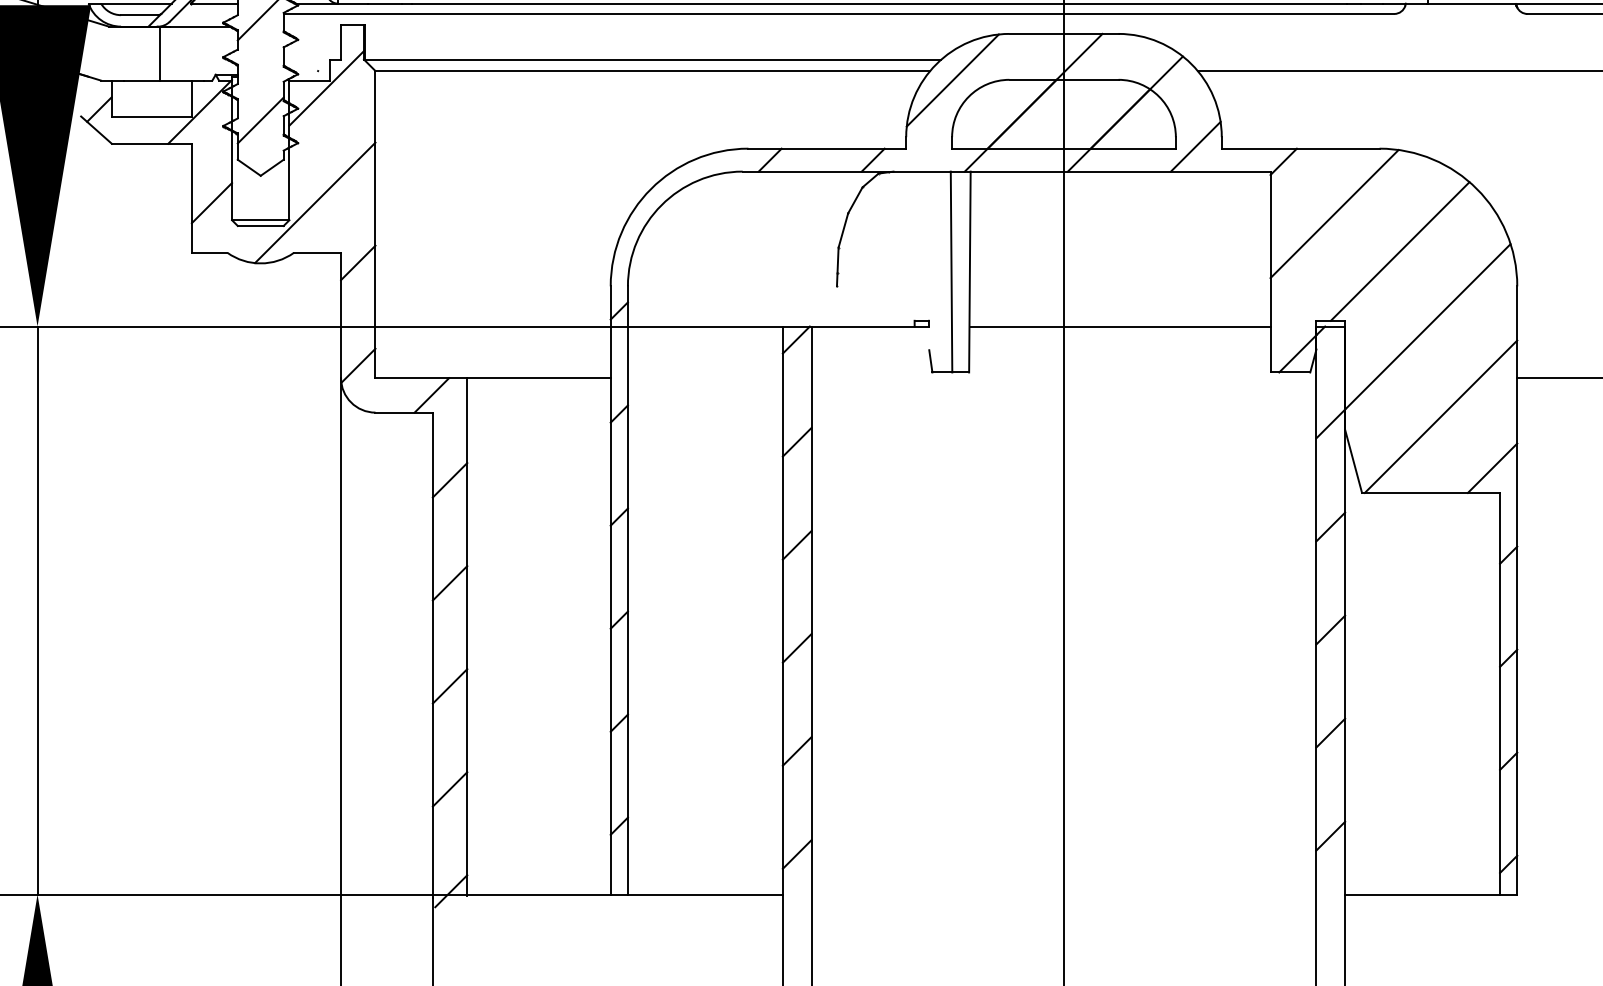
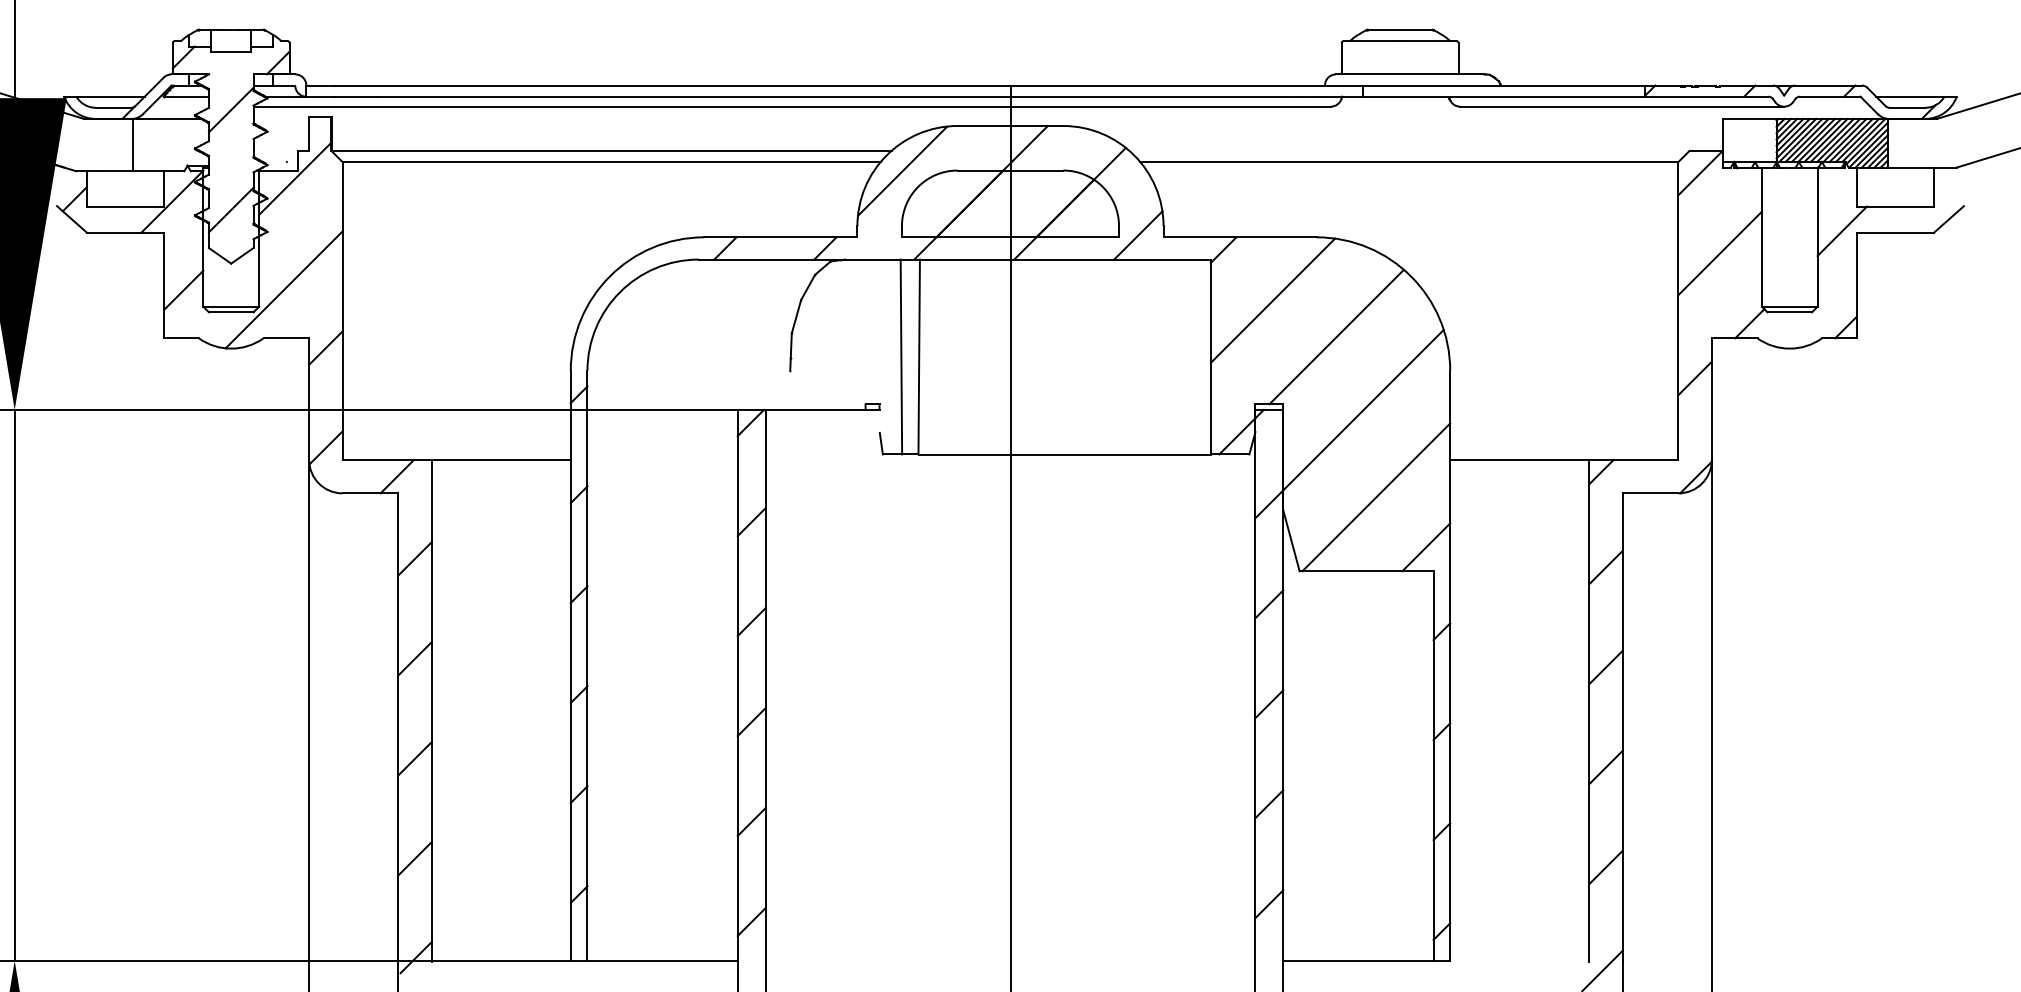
line: (1119, 326) -> (1064, 454), moved

